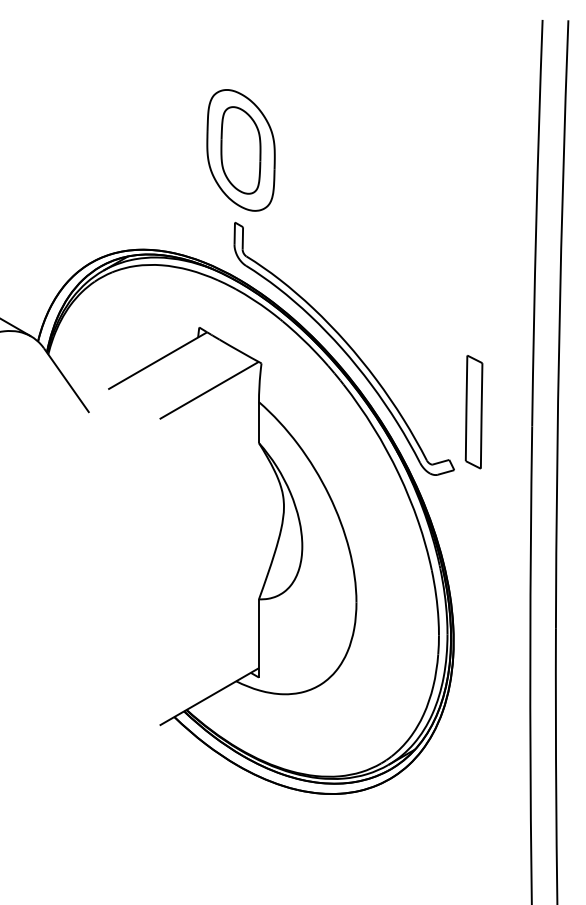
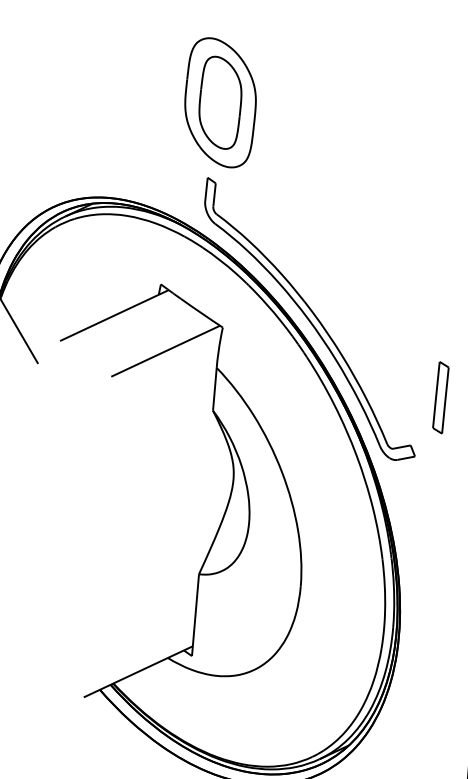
part: (473, 412) -> (440, 397), size x0.6

